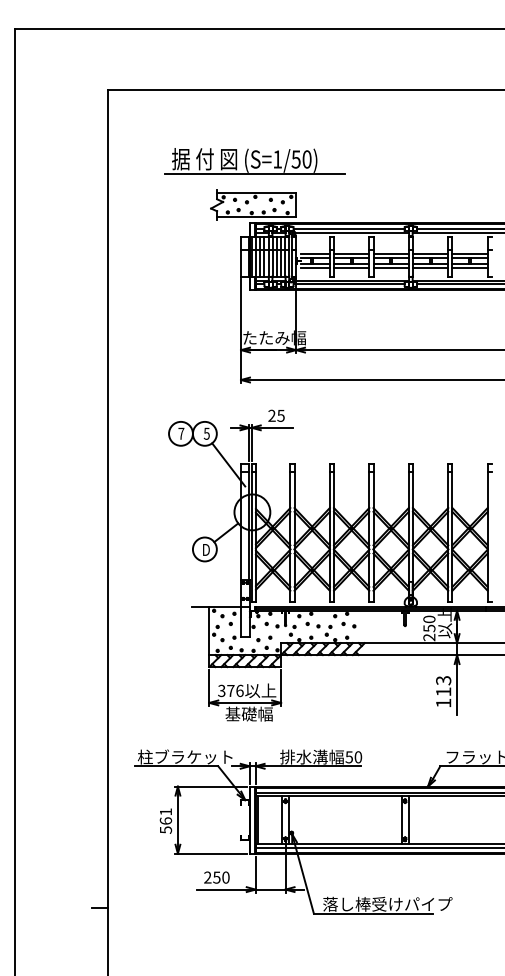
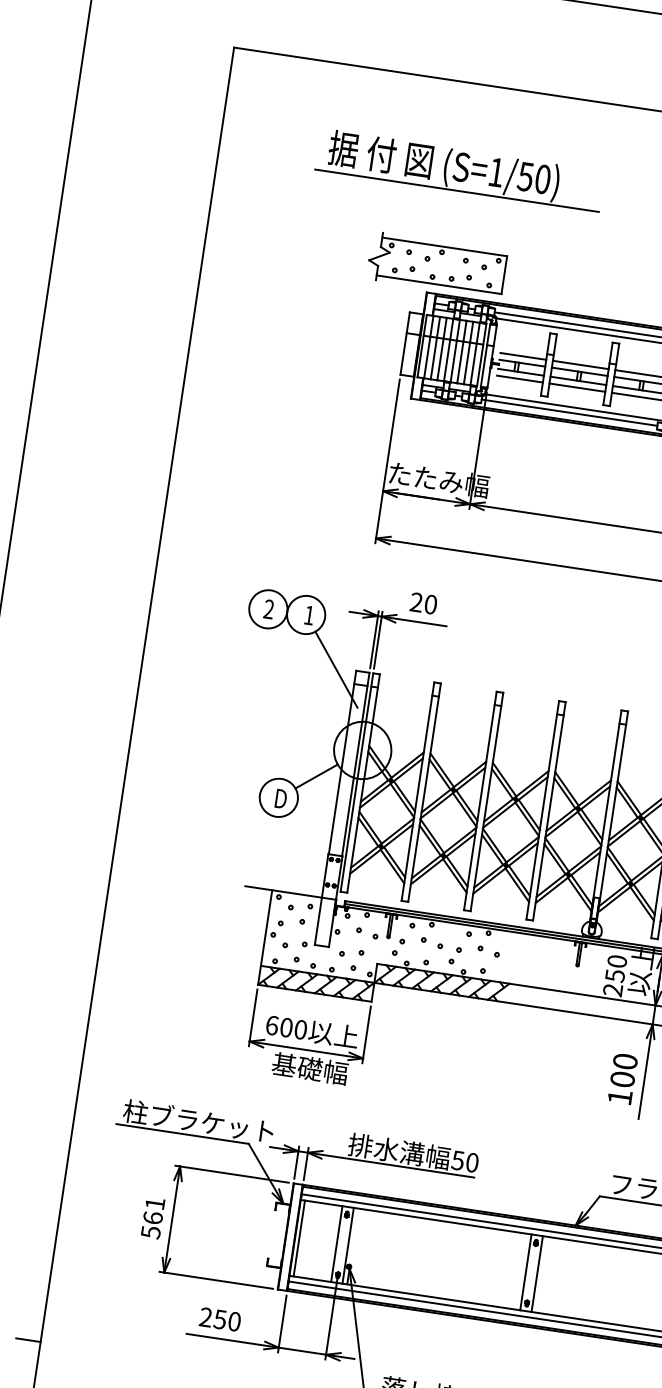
part: (254, 161) -> (459, 170), moved
text: (280, 415) -> (430, 603), 25 -> 20
text: (181, 433) -> (269, 608), 7 -> 2
text: (206, 433) -> (308, 614), 5 -> 1
text: (443, 686) -> (623, 1070), 113 -> 100
text: (230, 690) -> (286, 1026), 376 -> 600

